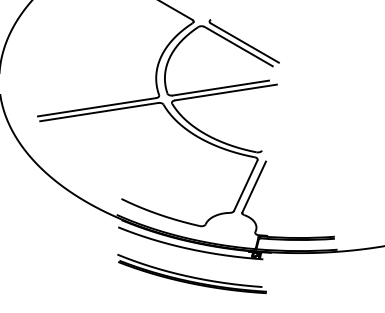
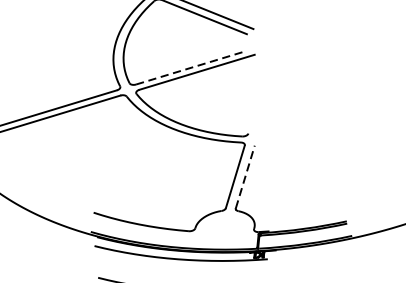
line: (220, 88) -> (190, 68), solid -> dashed
line: (254, 186) -> (245, 176), solid -> dashed

